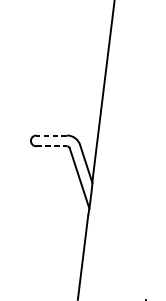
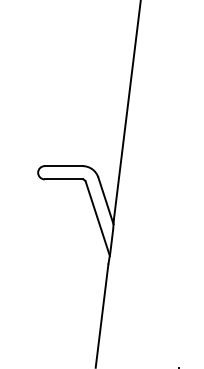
line: (51, 135) -> (63, 166), dashed -> solid
line: (51, 146) -> (63, 179), dashed -> solid

